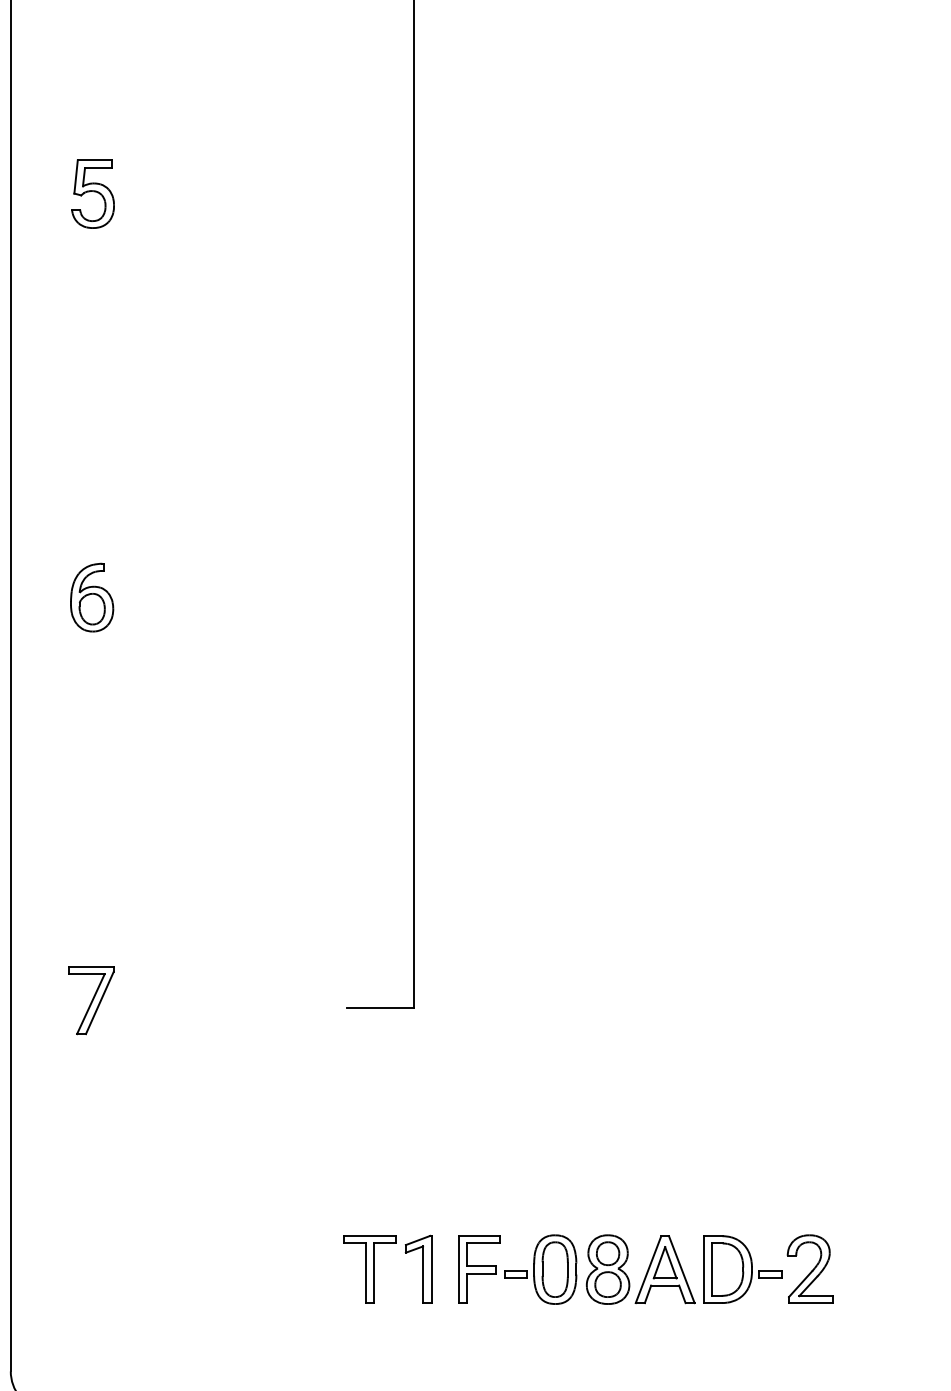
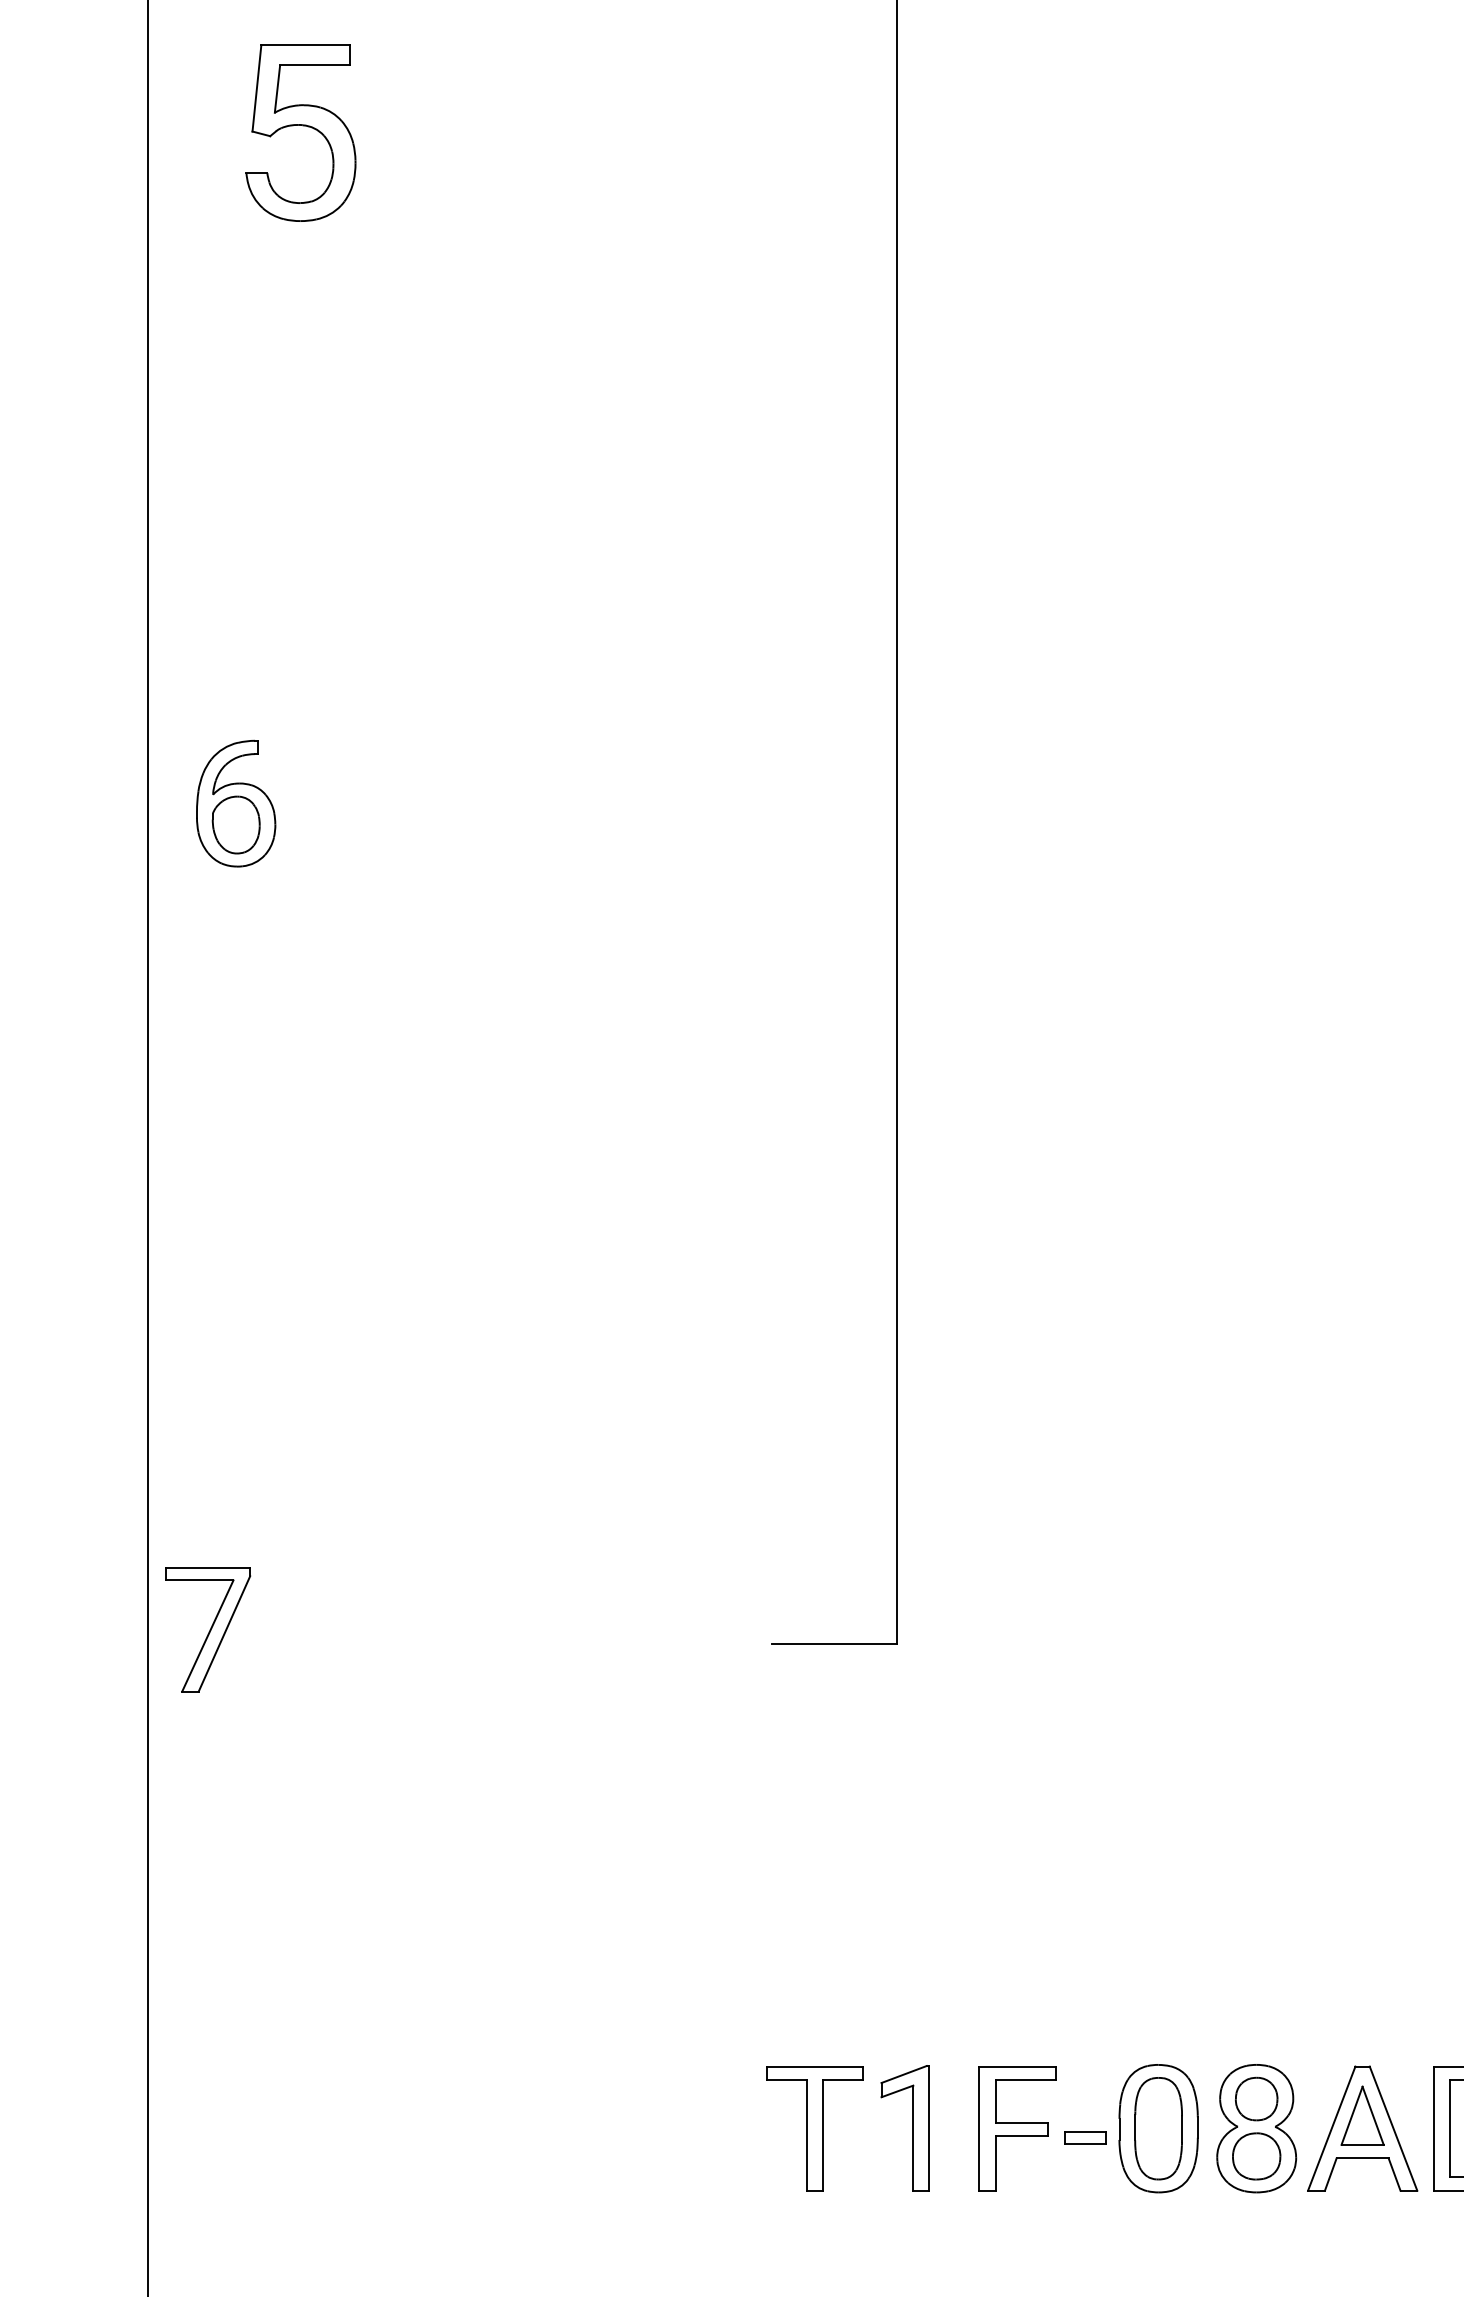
part: (92, 193) -> (299, 131), size x1.4
part: (92, 597) -> (236, 803), moved
part: (91, 1000) -> (208, 1629), moved

